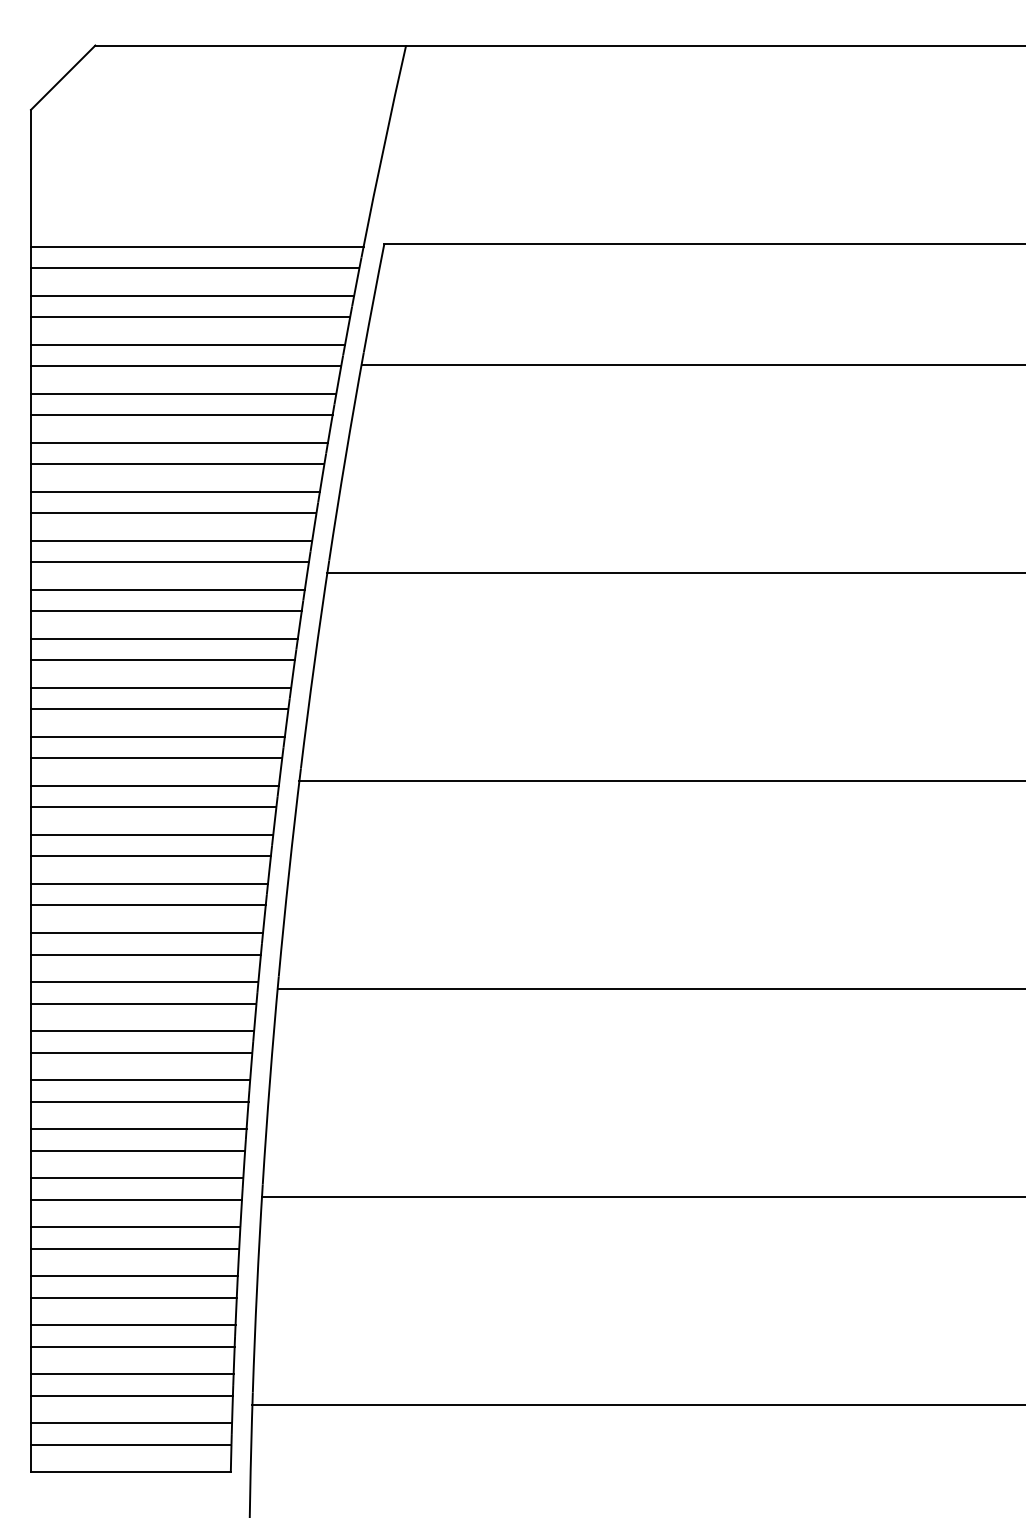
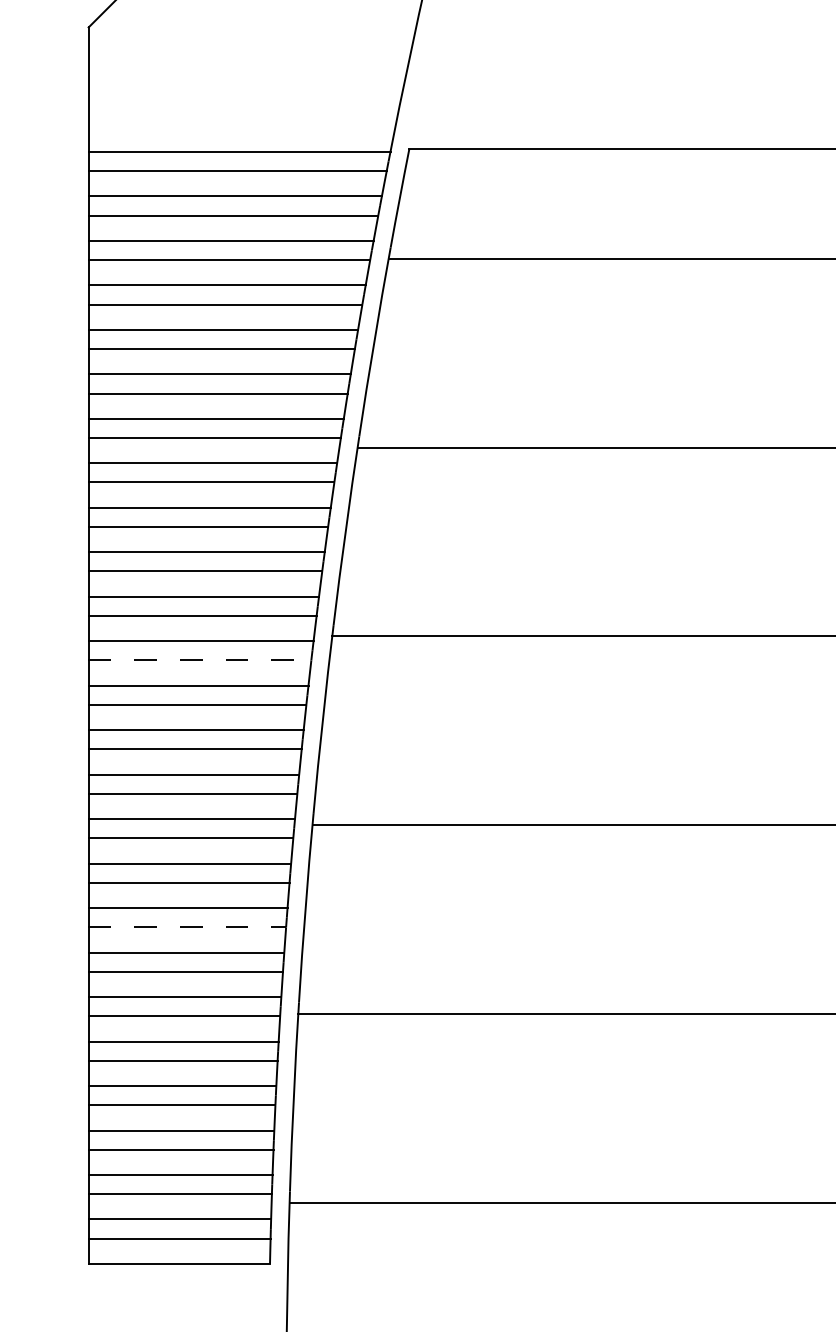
line: (153, 807) -> (199, 660), solid -> dashed
line: (139, 1101) -> (187, 927), solid -> dashed

